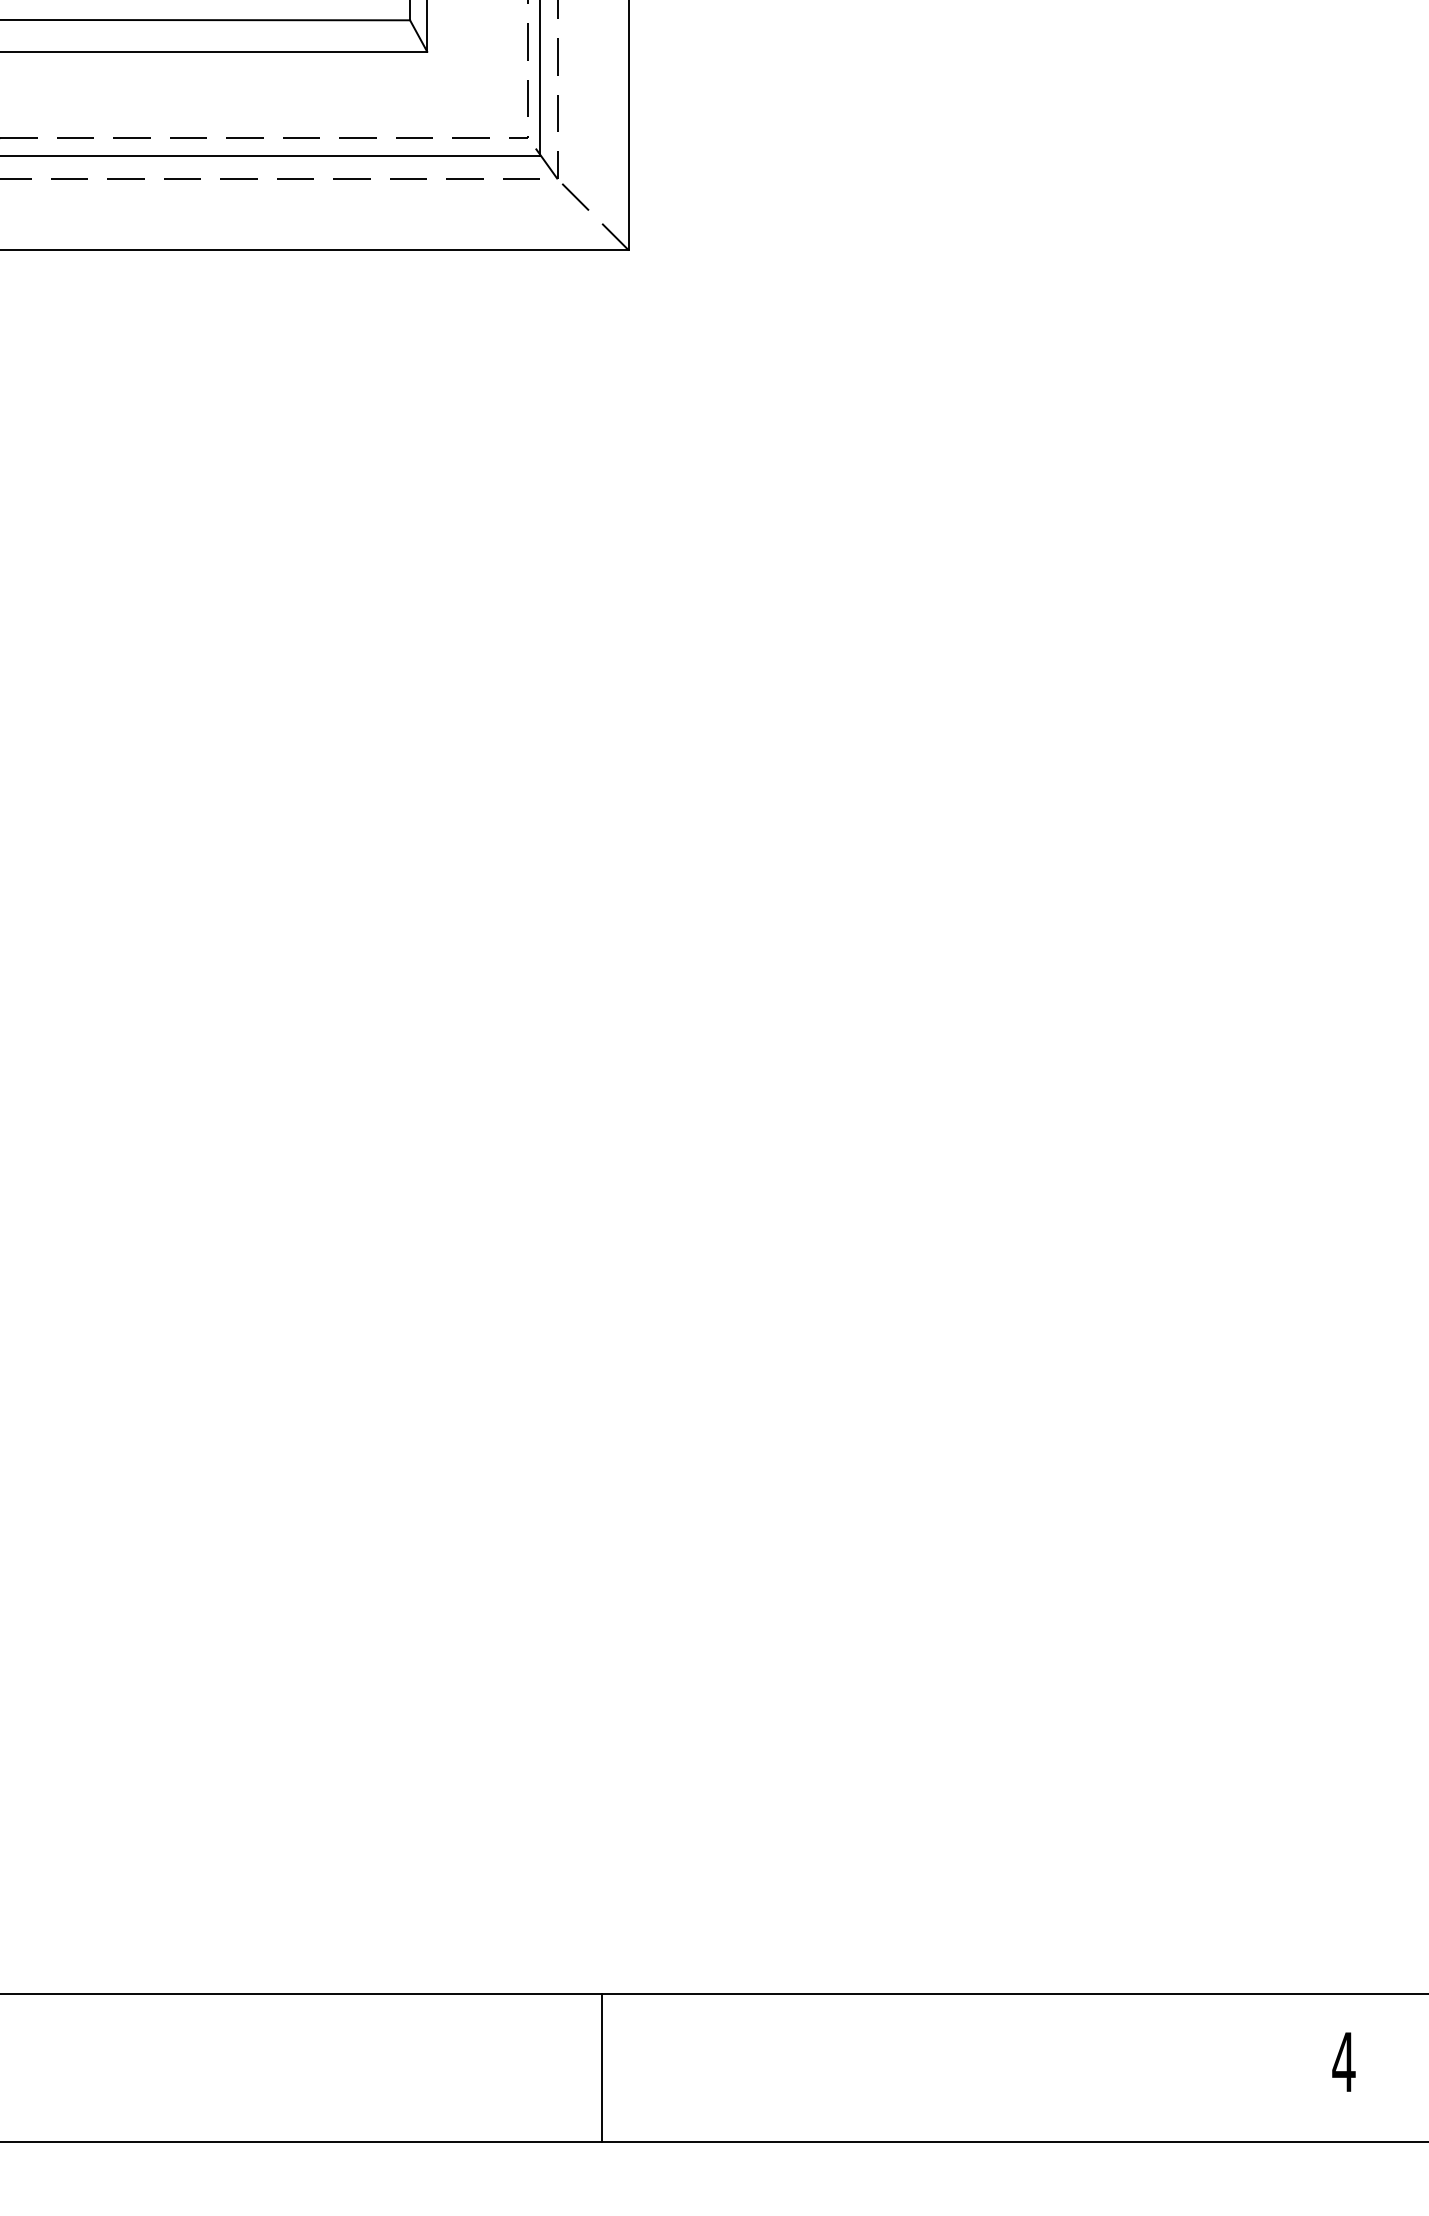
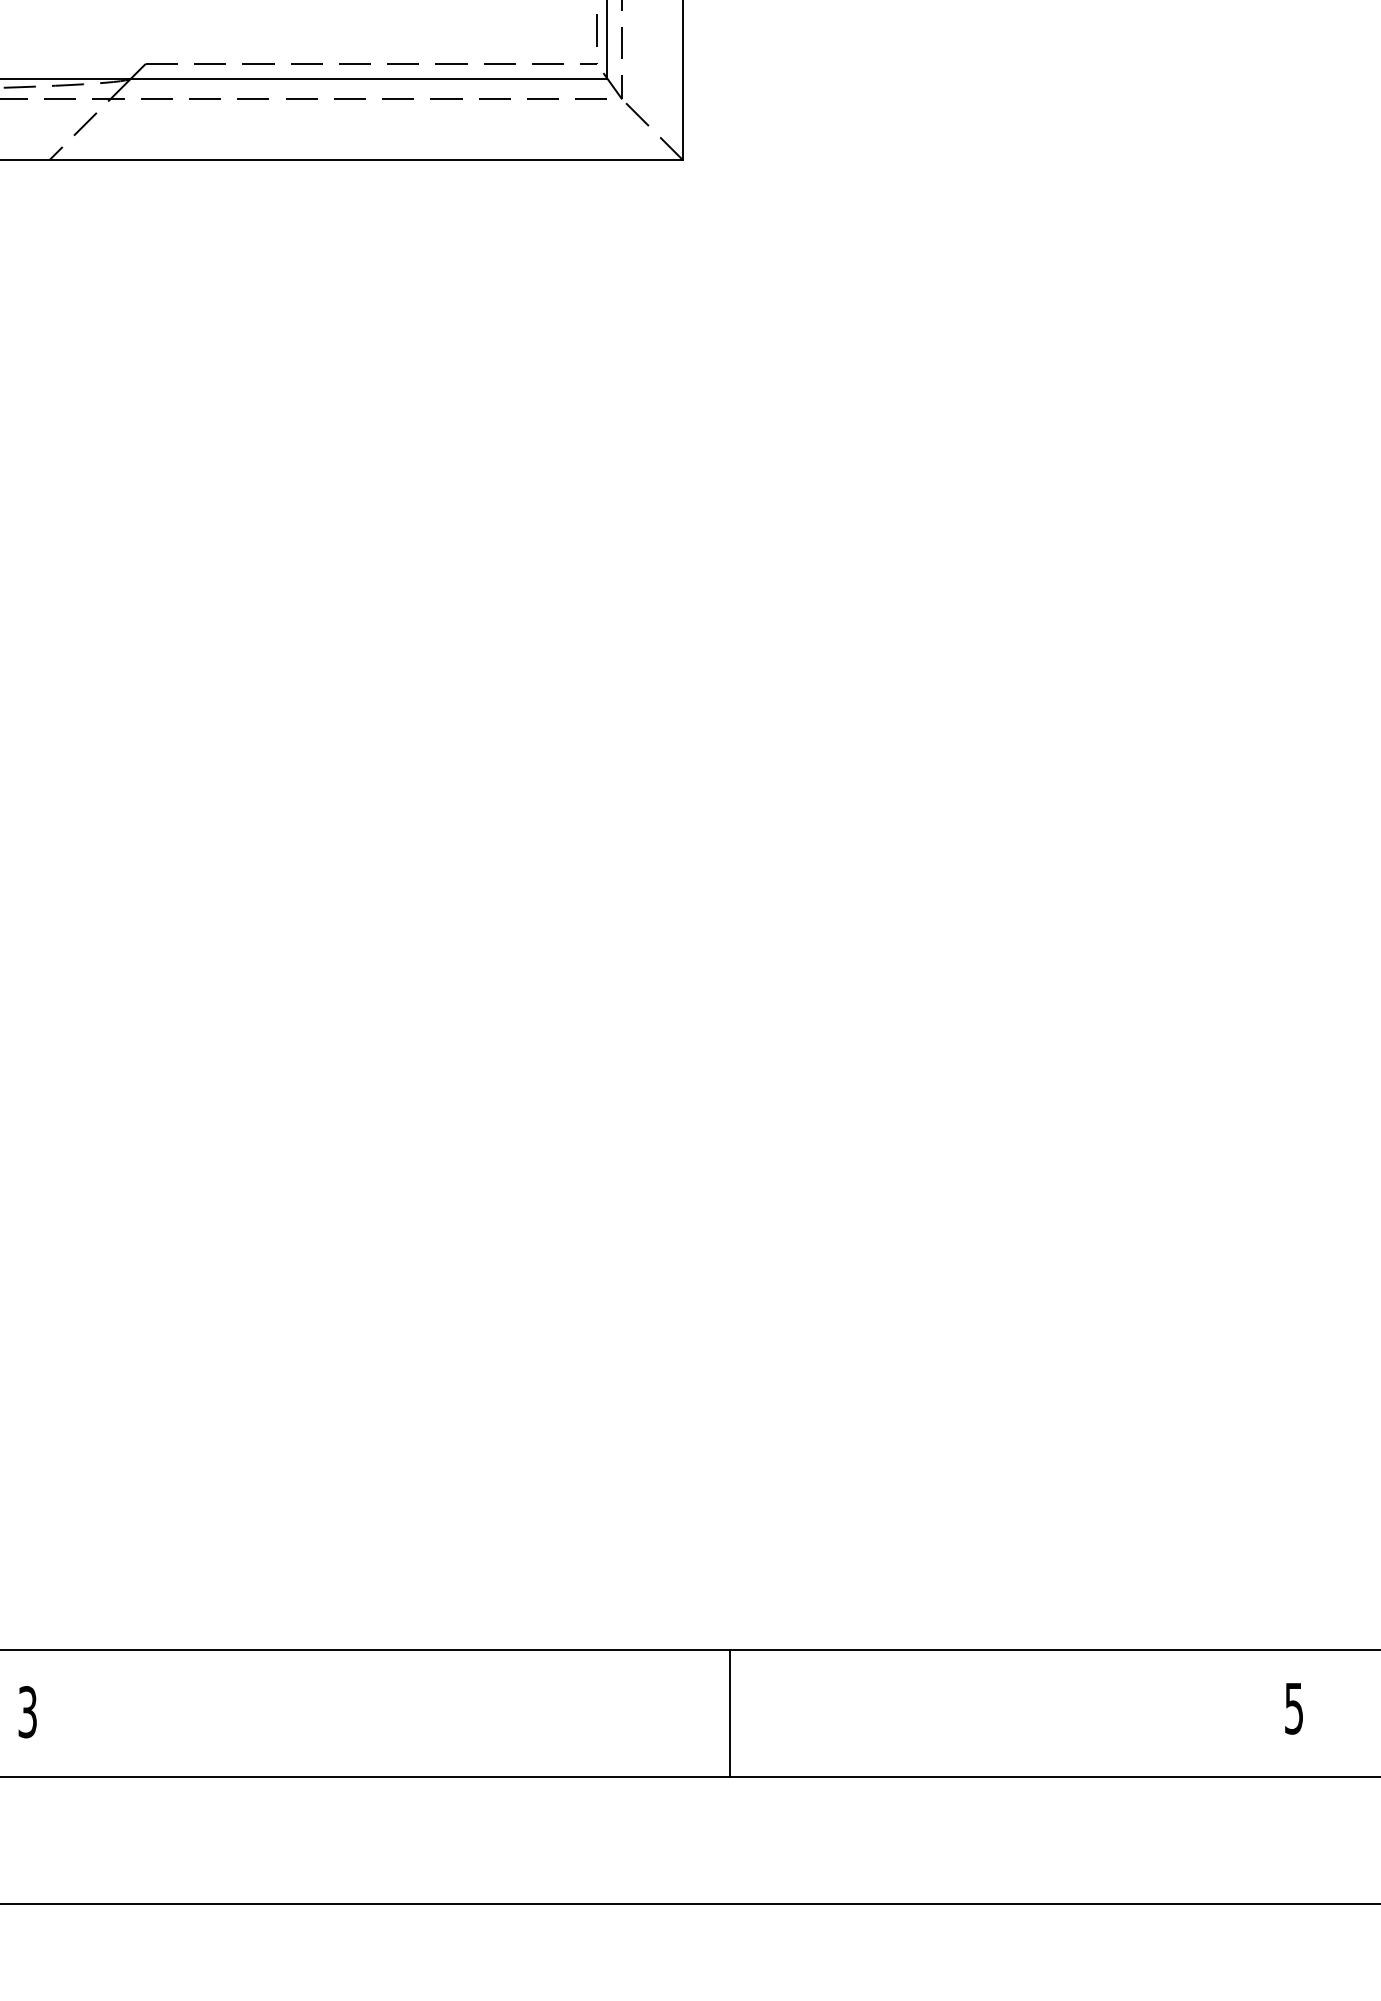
text: (1344, 2062) -> (1294, 1708), 4 -> 5
line: (602, 2067) -> (730, 1713), moved

